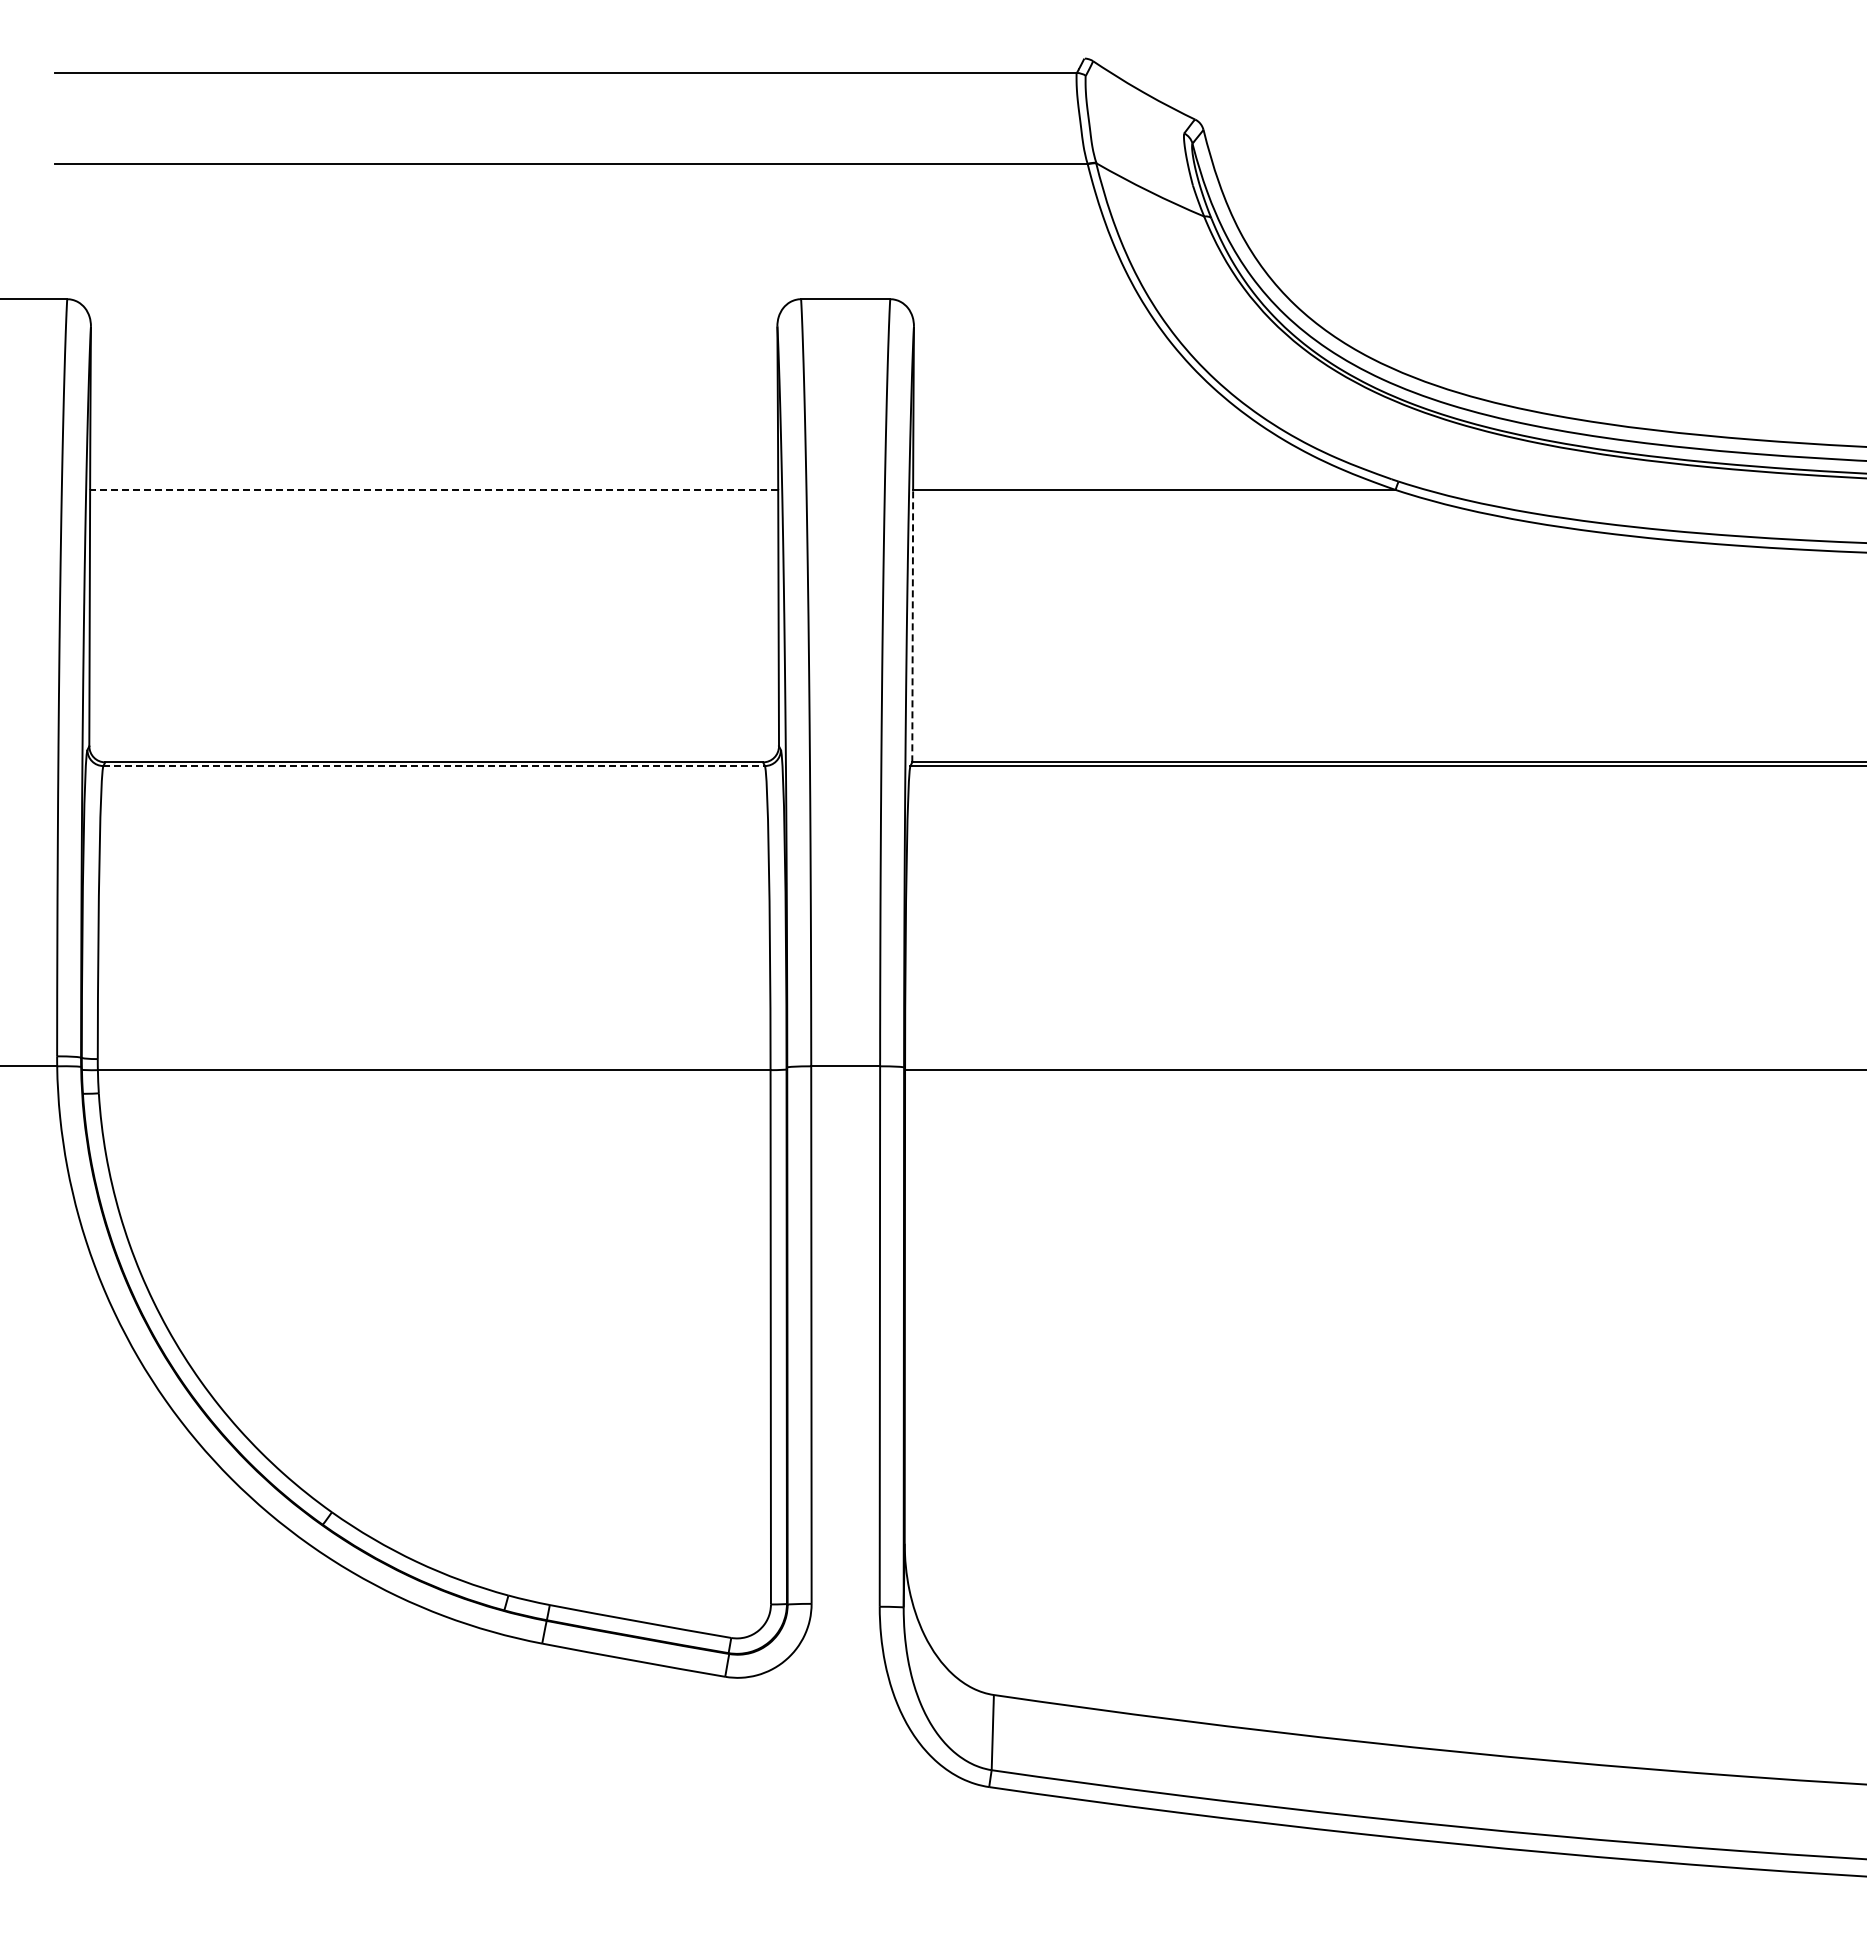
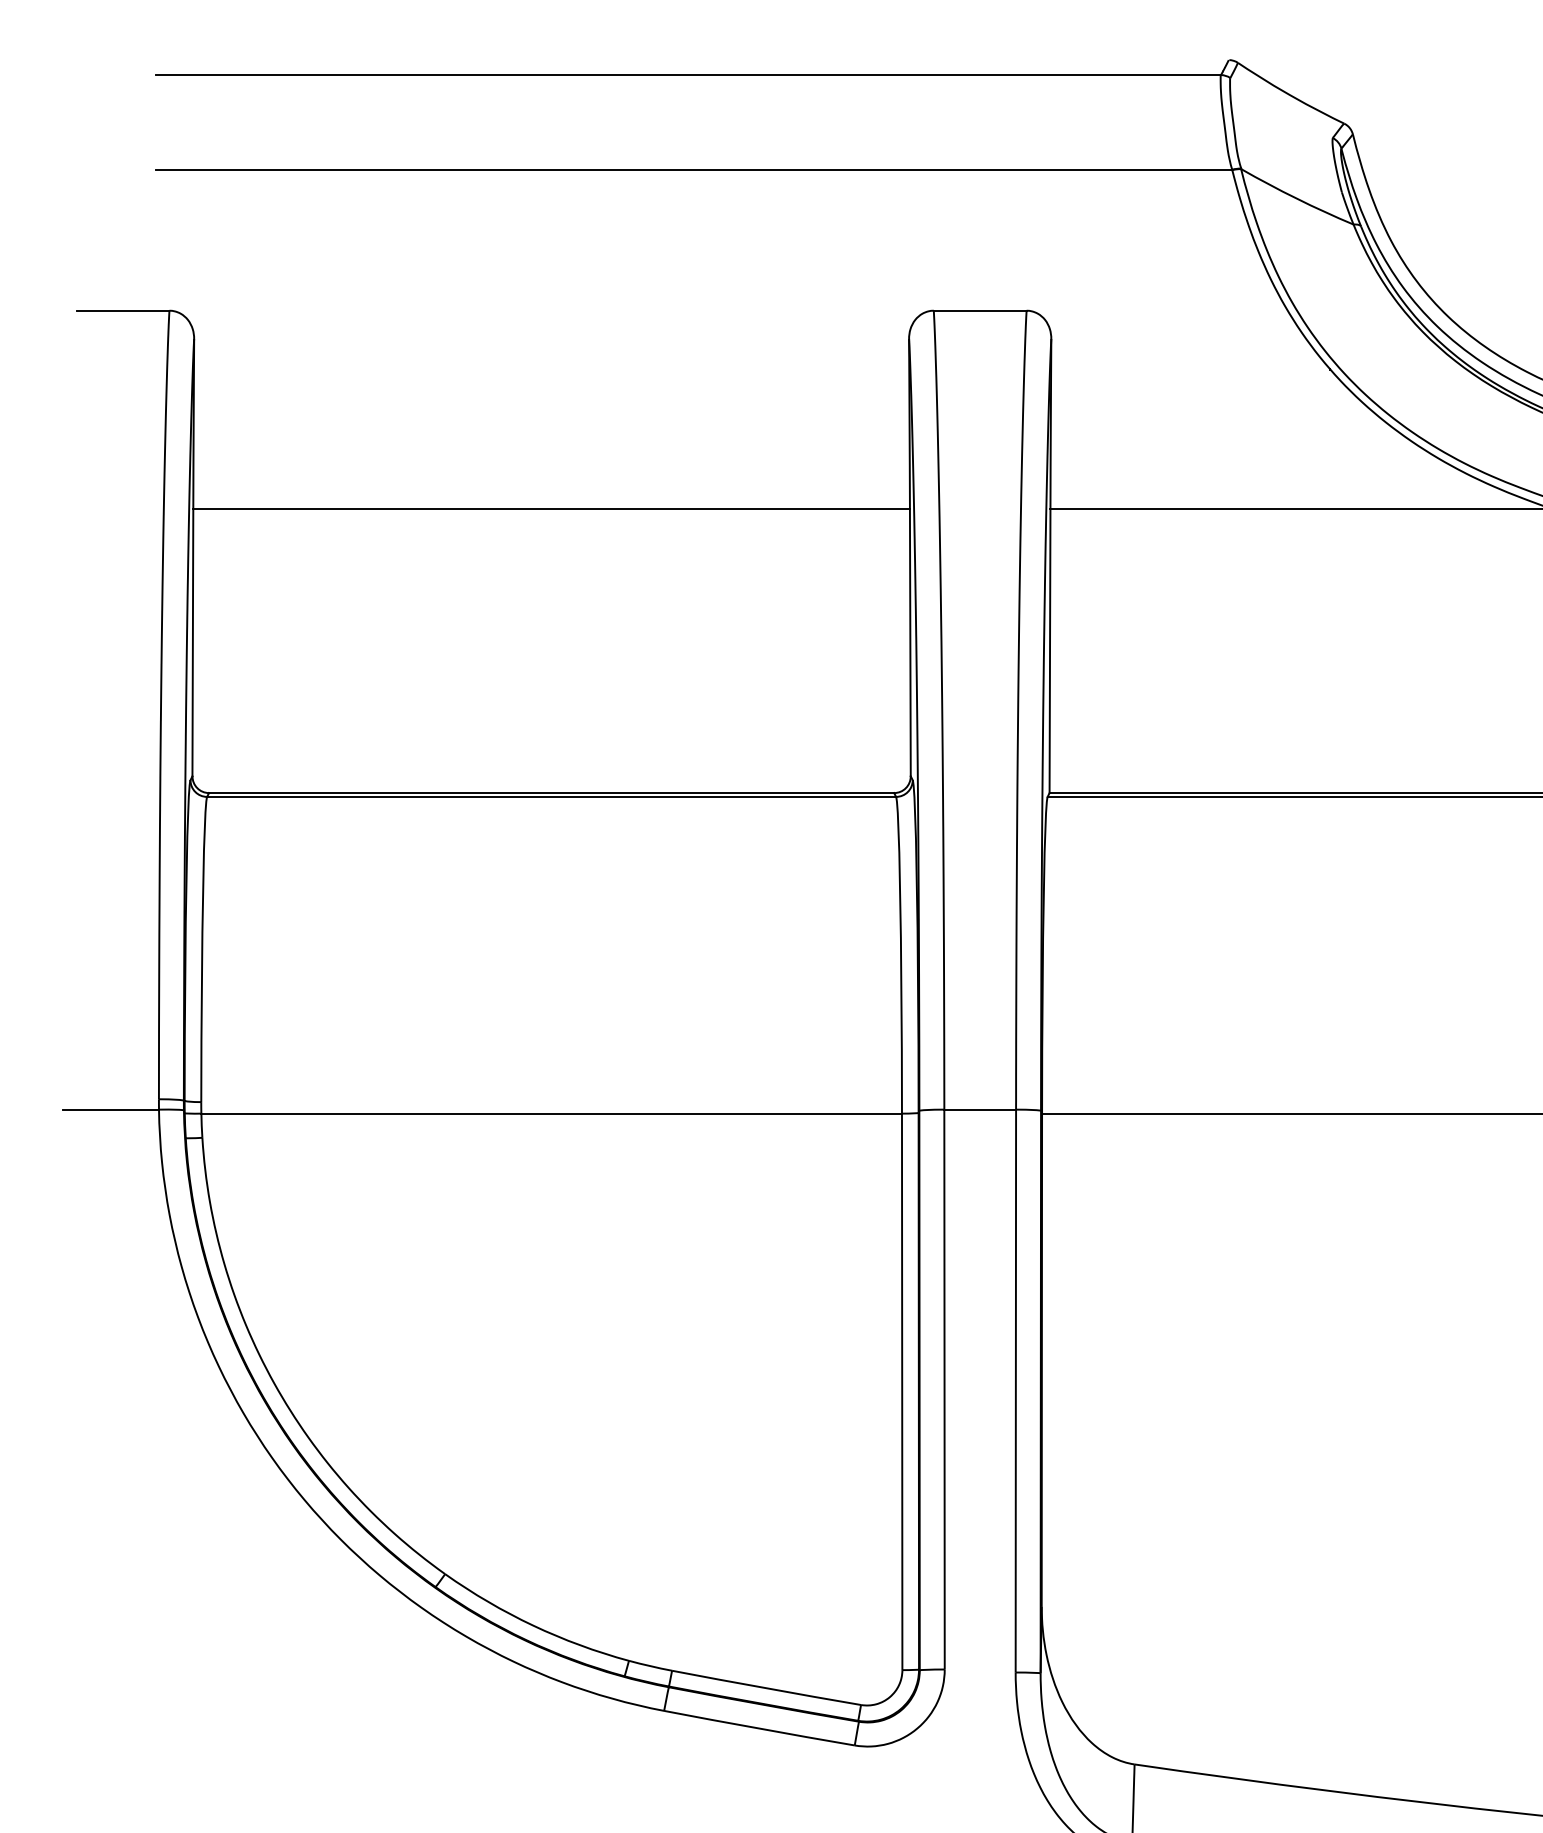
line: (433, 489) -> (550, 508), dashed -> solid
line: (912, 625) -> (1049, 650), dashed -> solid
line: (434, 766) -> (551, 797), dashed -> solid

